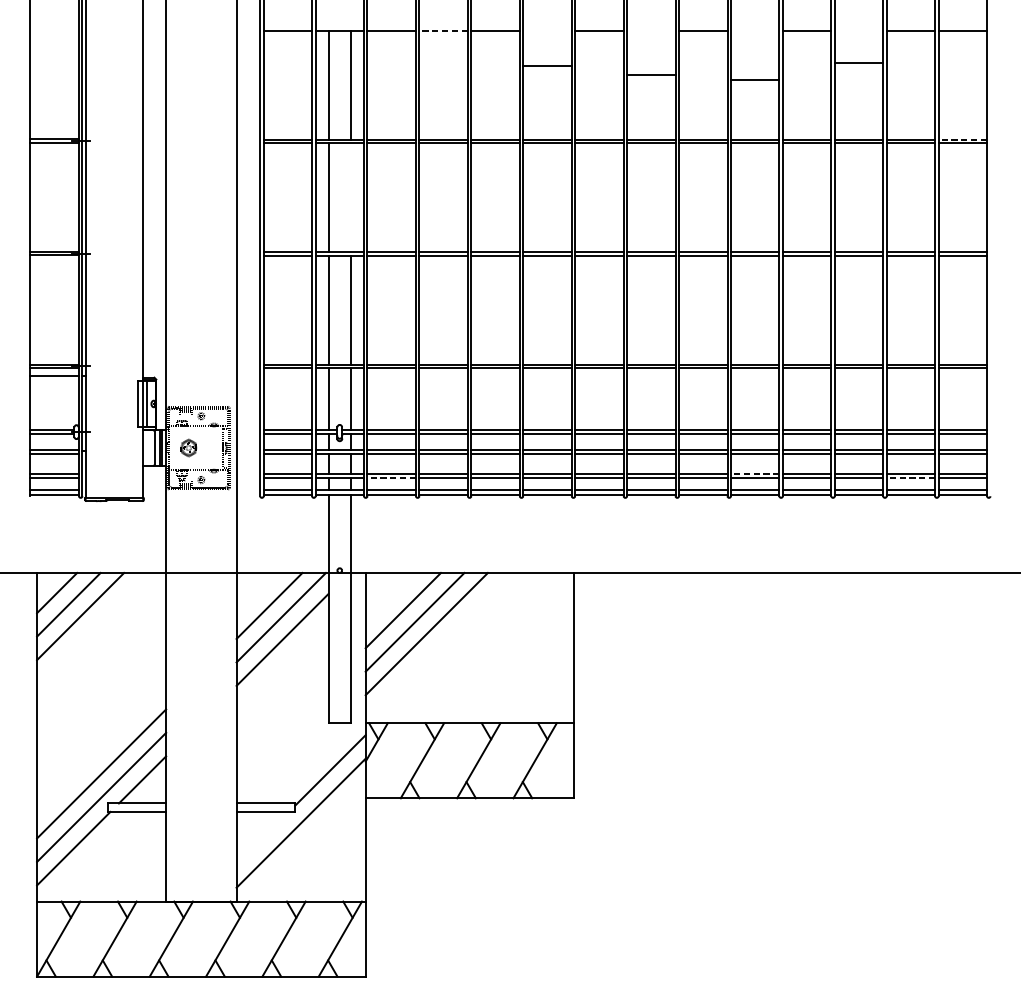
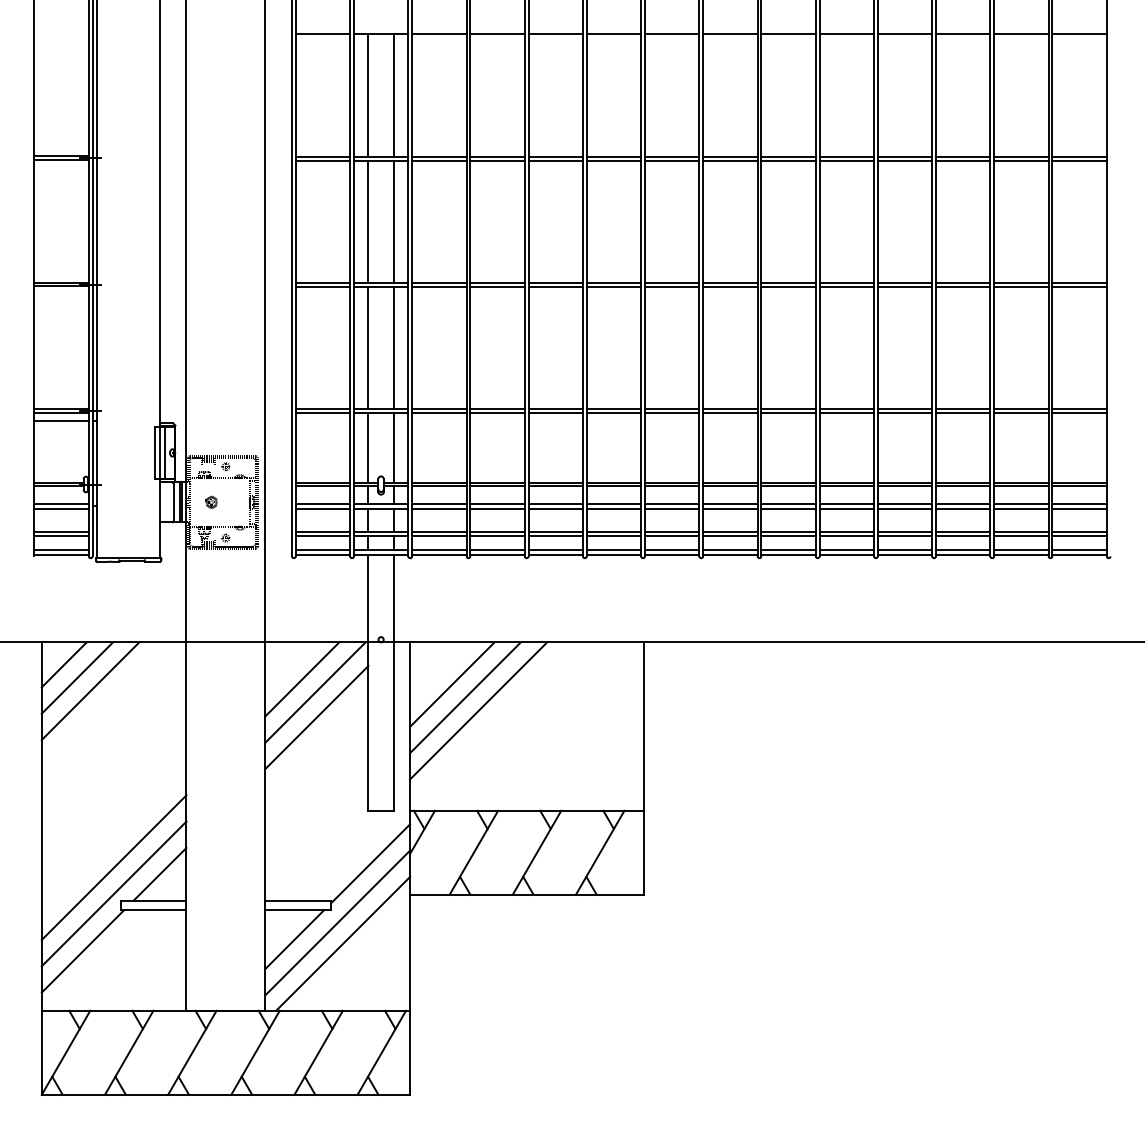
line: (443, 30) -> (497, 34), dashed -> solid
line: (858, 62) -> (962, 34), moved
line: (547, 66) -> (613, 34), moved
line: (651, 75) -> (730, 34), moved
line: (754, 79) -> (846, 34), moved
line: (962, 139) -> (1079, 156), dashed -> solid
line: (350, 197) -> (393, 221), added
part: (188, 448) -> (211, 502), size x0.62
line: (754, 474) -> (846, 531), dashed -> solid
line: (390, 478) -> (438, 536), dashed -> solid
line: (910, 478) -> (1020, 536), dashed -> solid
line: (262, 838) -> (294, 939), added
line: (306, 841) -> (343, 943), added

